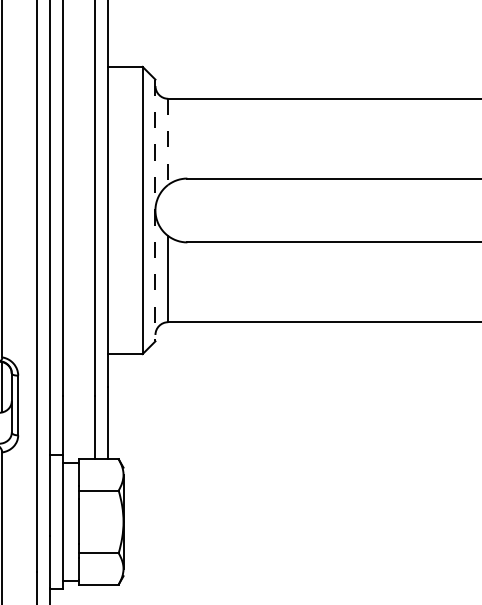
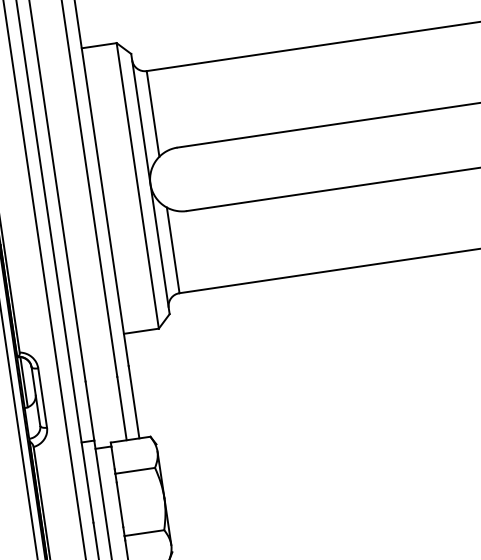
line: (168, 142) -> (153, 114), dashed -> solid
line: (155, 210) -> (150, 184), dashed -> solid

